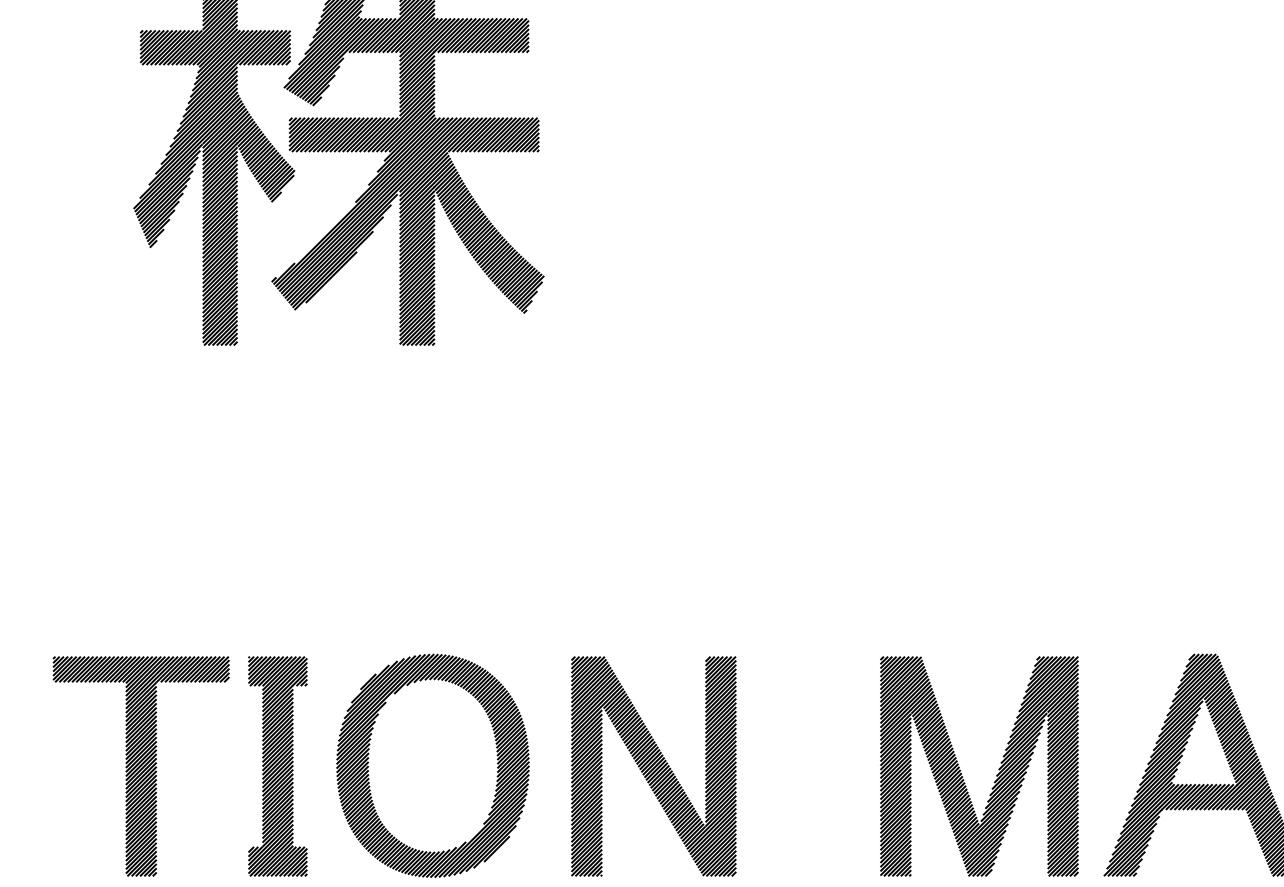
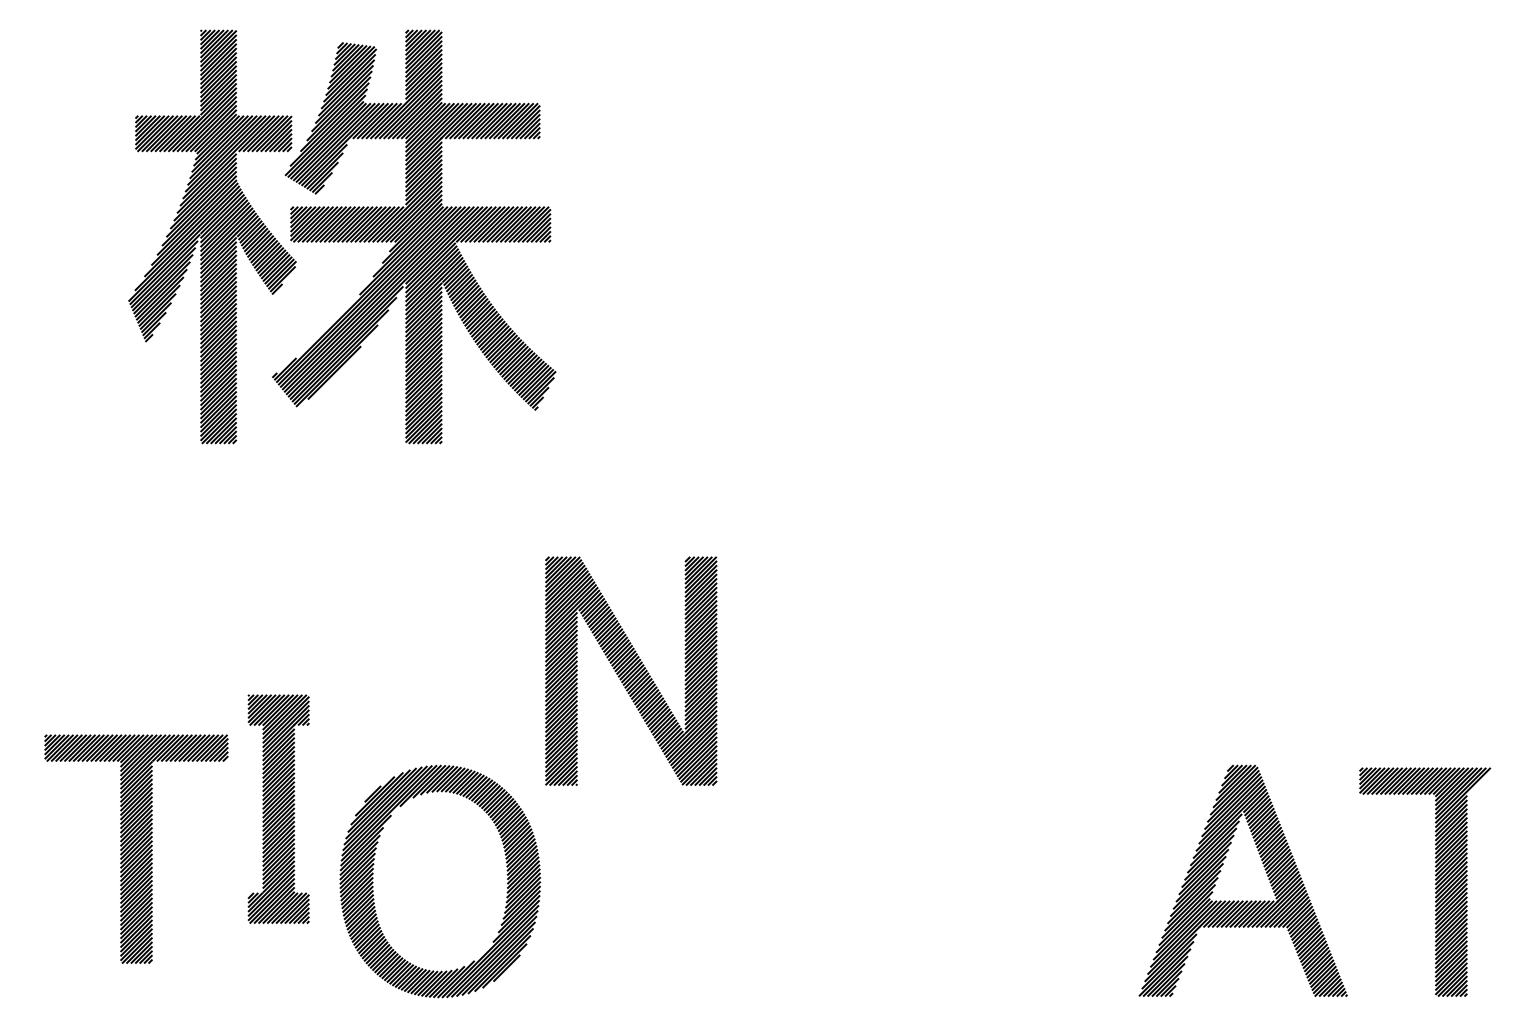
part: (141, 765) -> (136, 848), moved
part: (277, 765) -> (278, 808), moved
part: (654, 765) -> (631, 670), moved
part: (961, 770) -> (990, 886), removed

